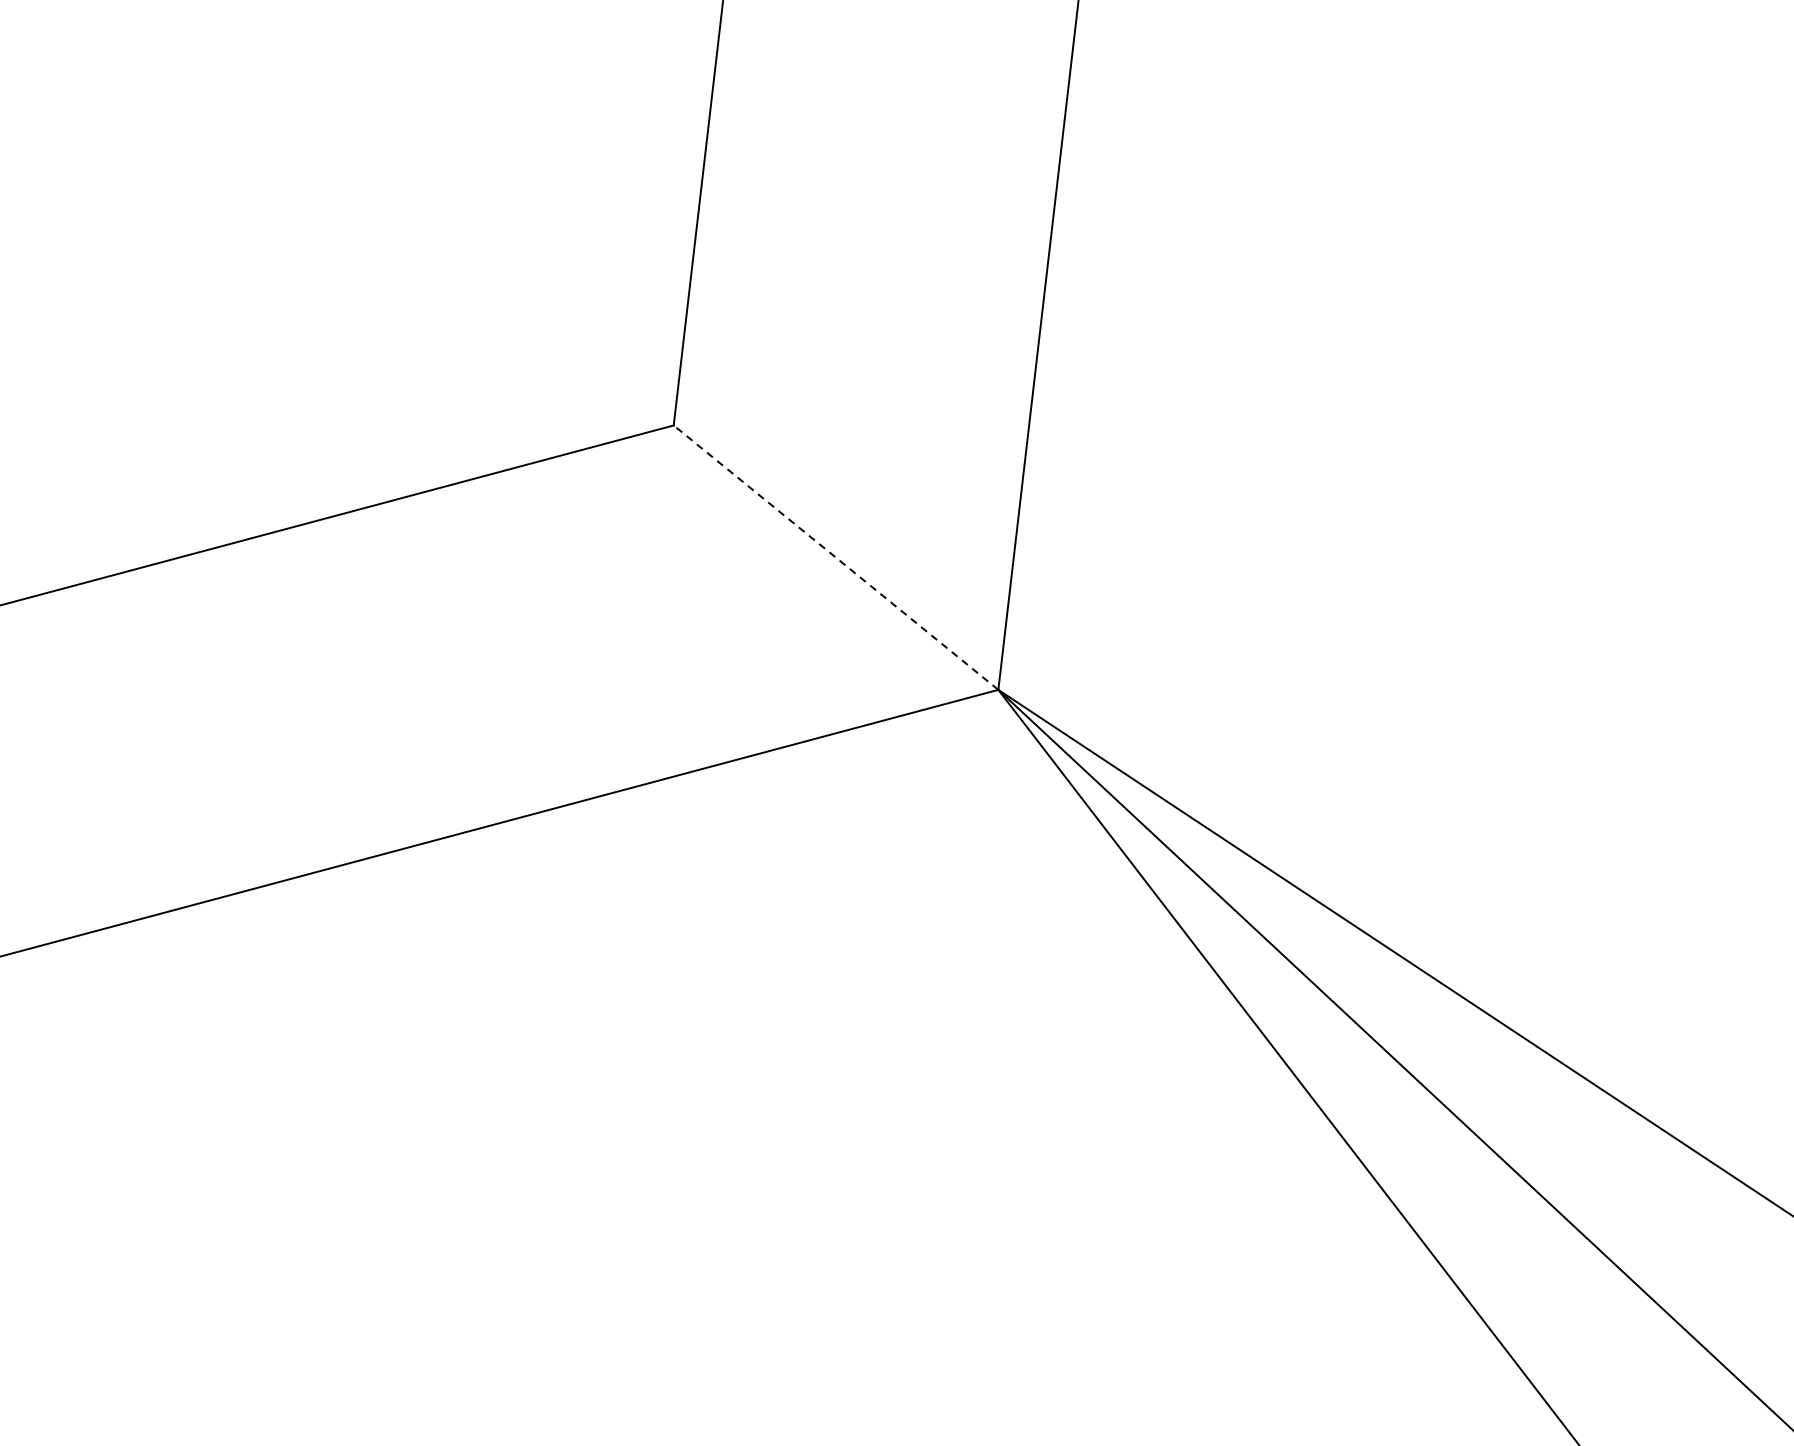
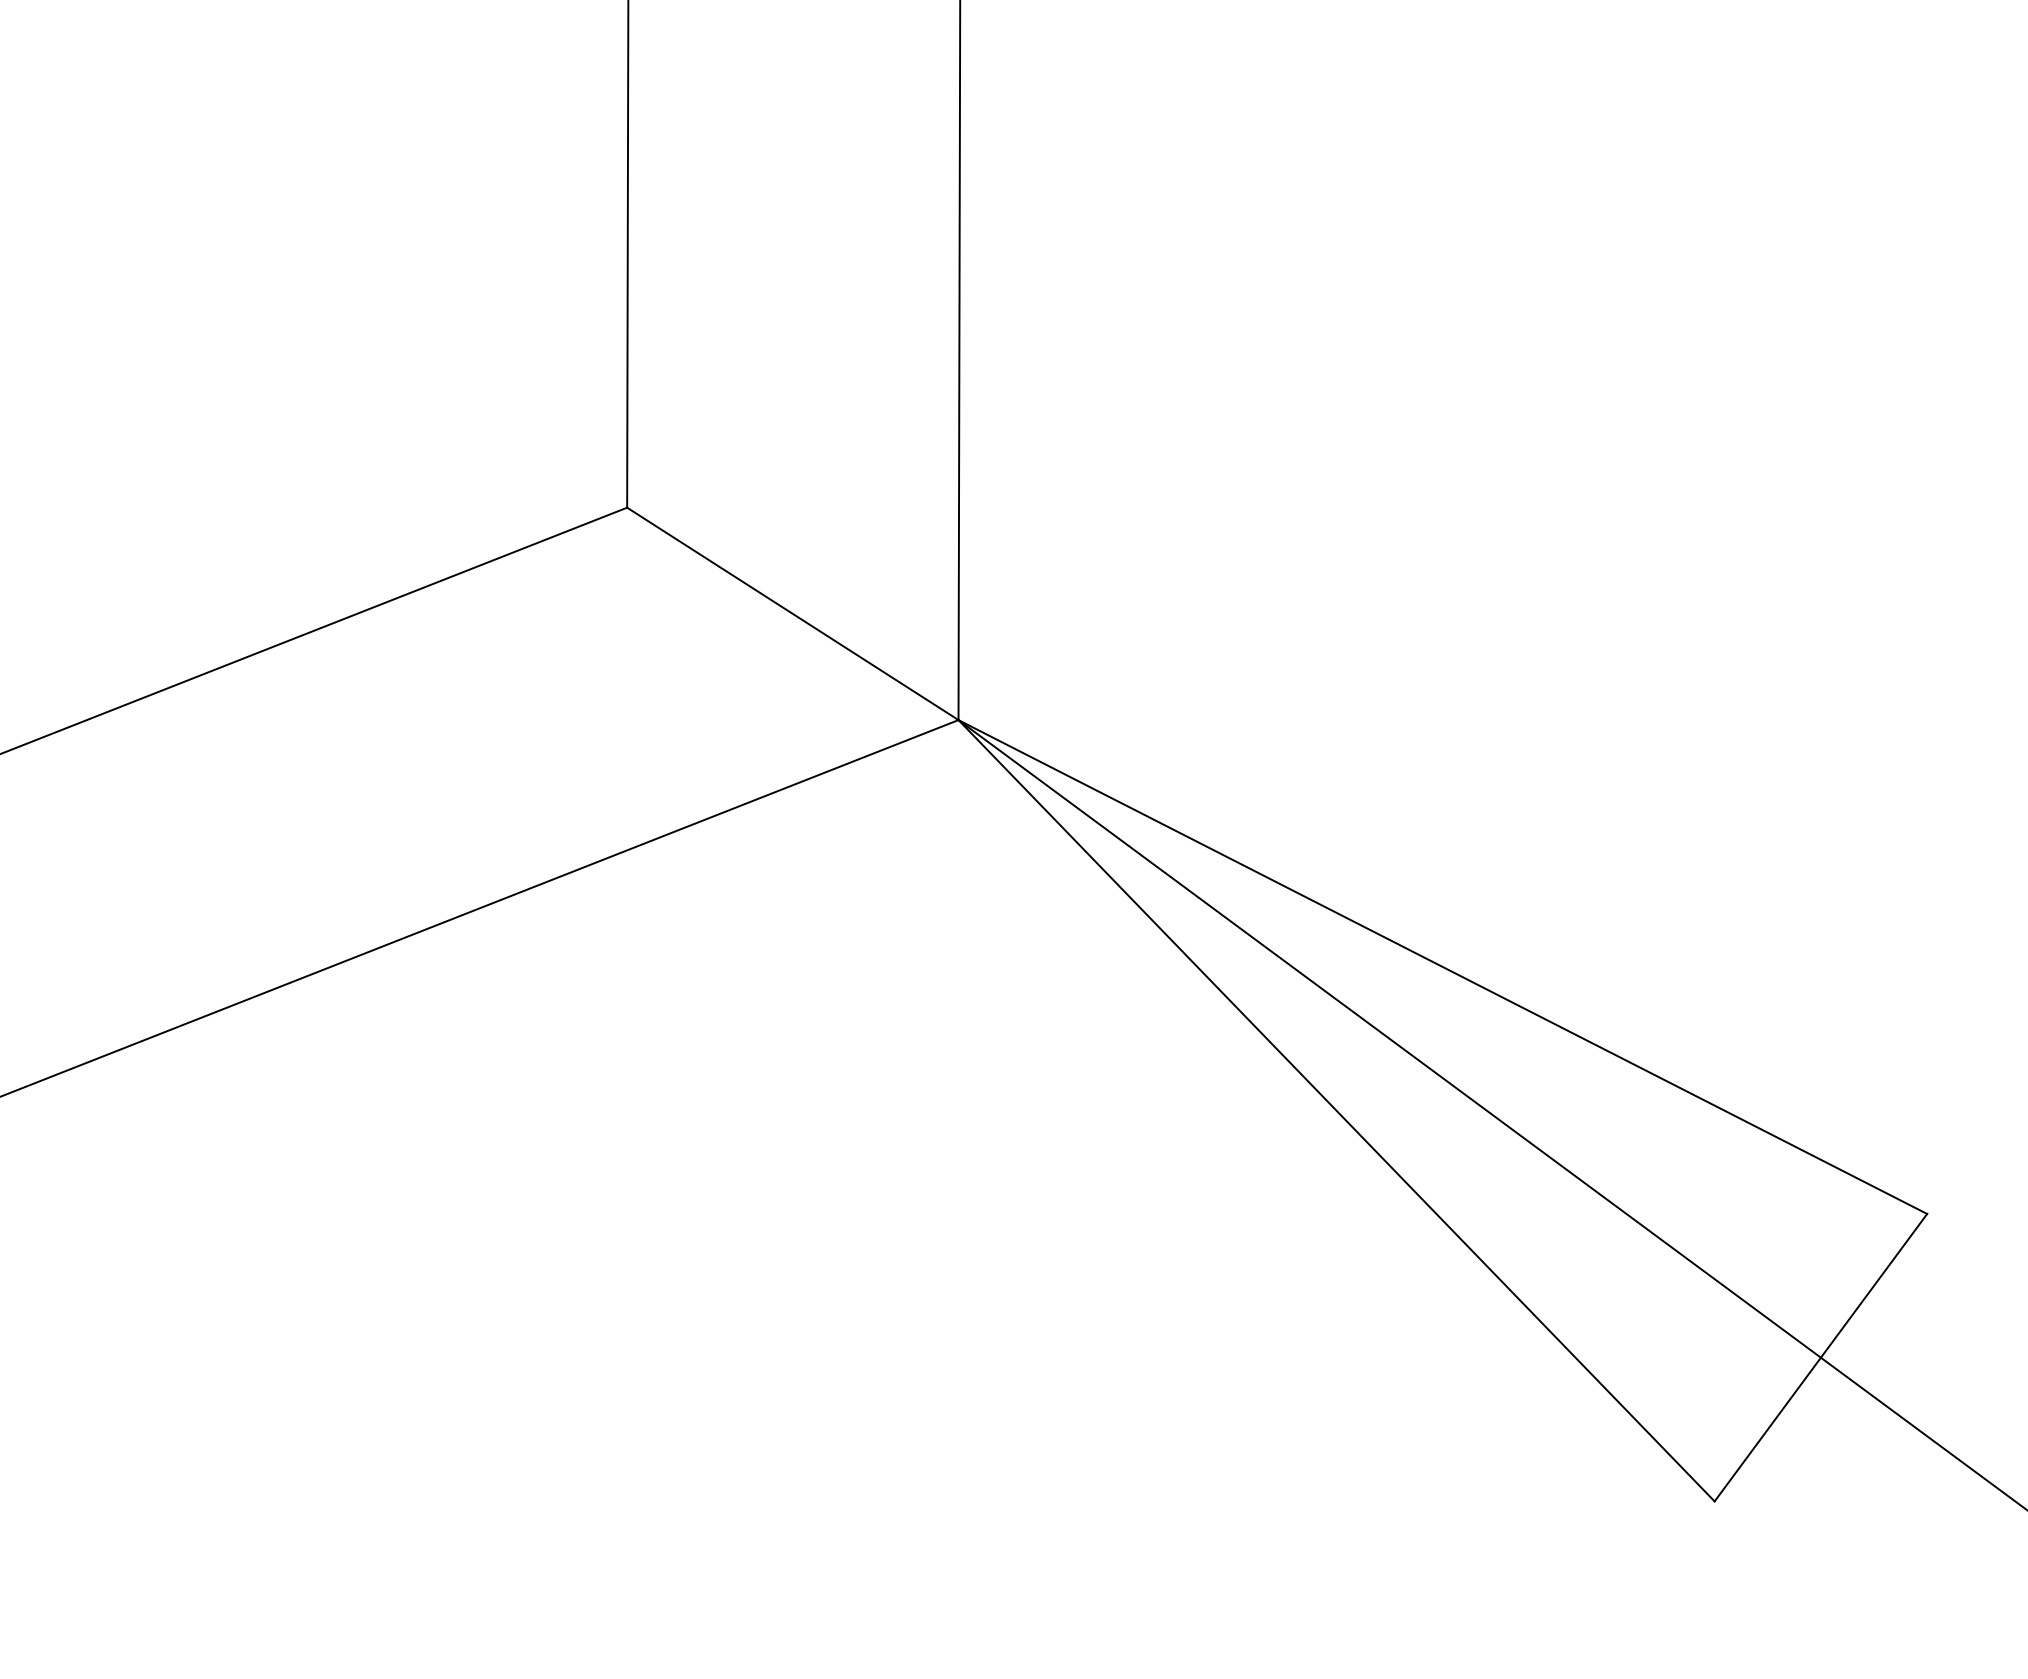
line: (835, 557) -> (792, 613), dashed -> solid

